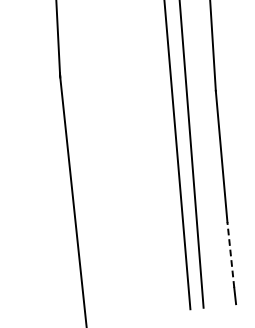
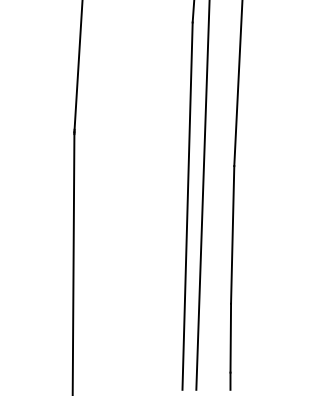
line: (230, 254) -> (230, 337), dashed -> solid

